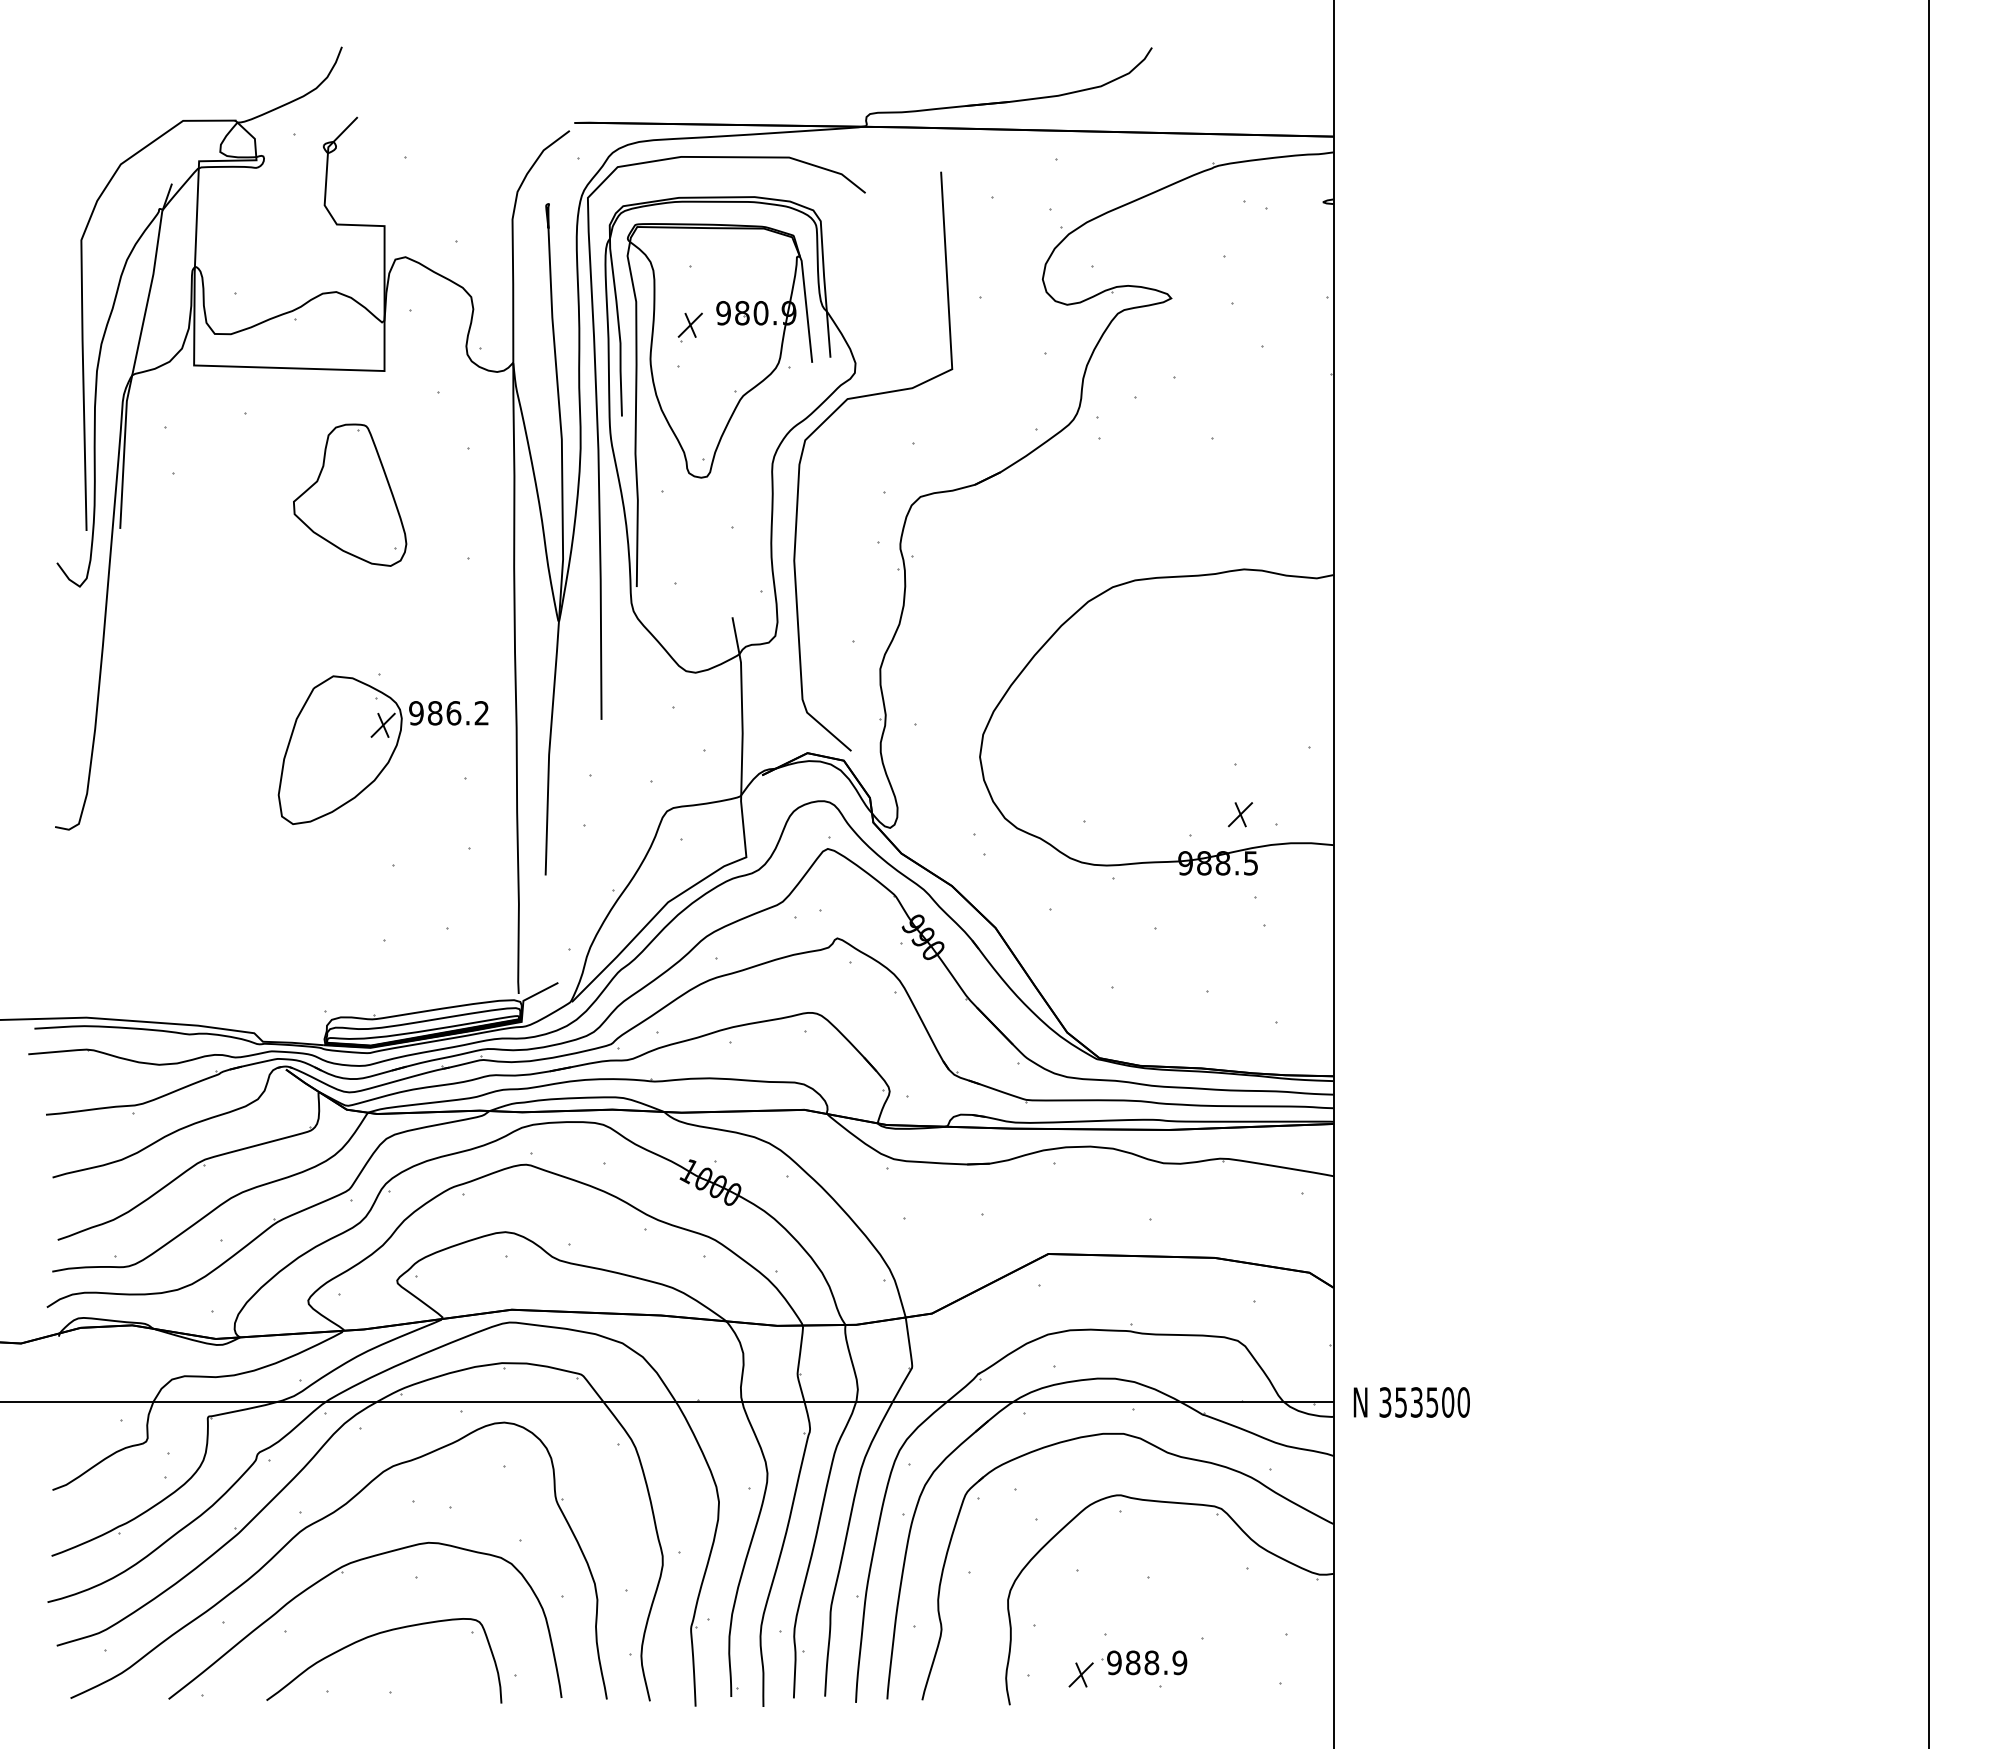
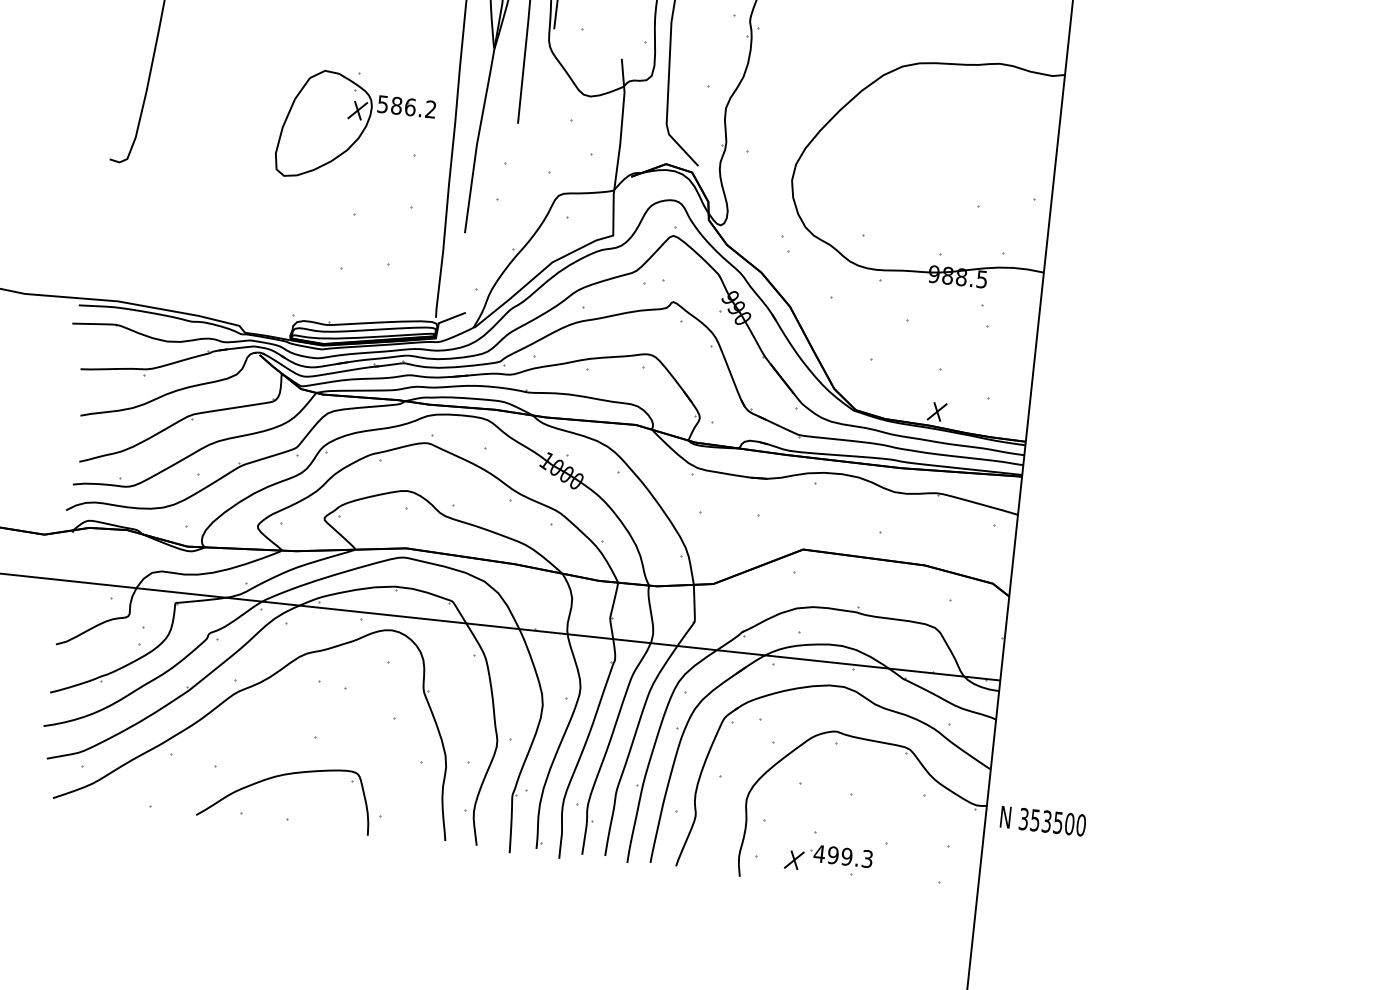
text: (416, 713) -> (383, 104), 986.2 -> 586.2
part: (1240, 814) -> (937, 411), moved
text: (1411, 1402) -> (1042, 821), moved
part: (342, 1573) -> (261, 728), removed
text: (1146, 1662) -> (843, 856), 988.9 -> 499.3

